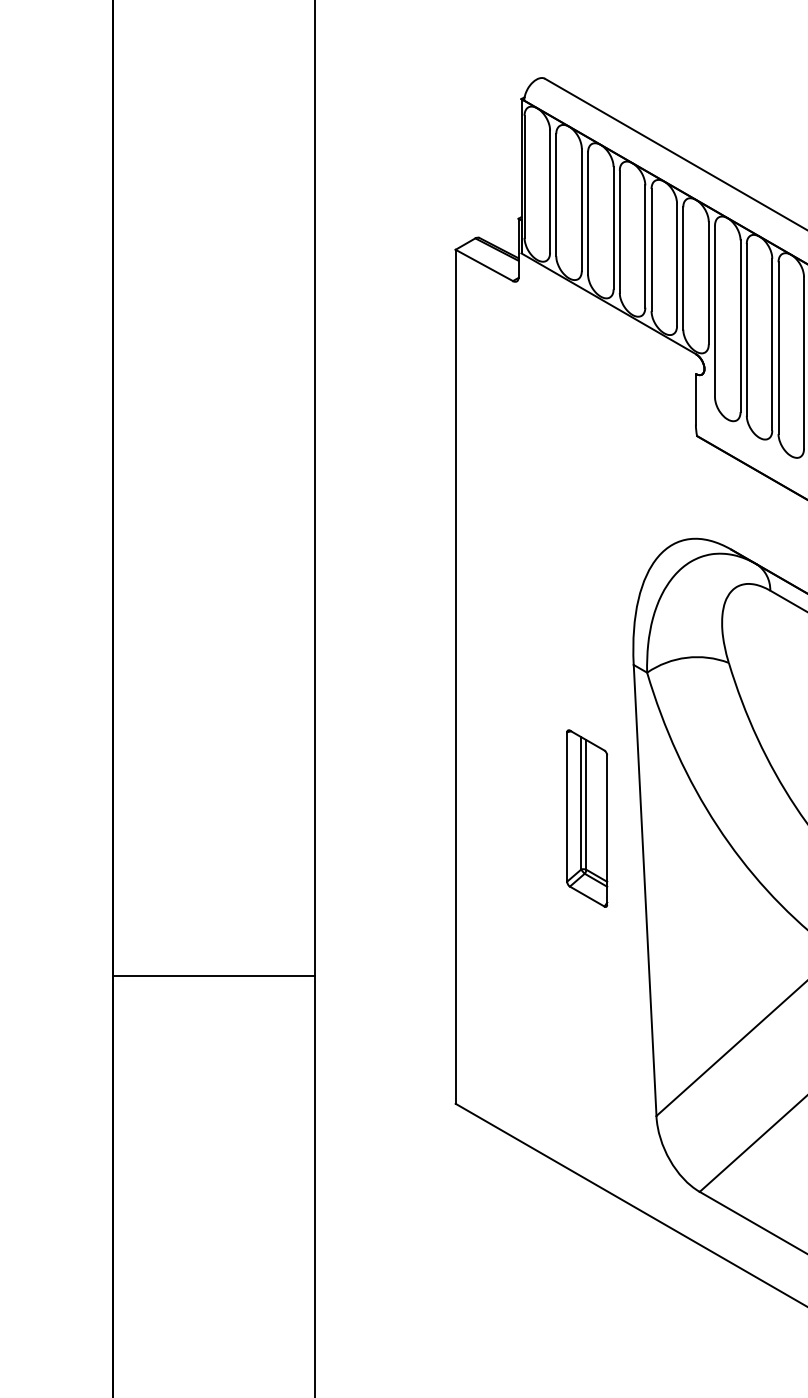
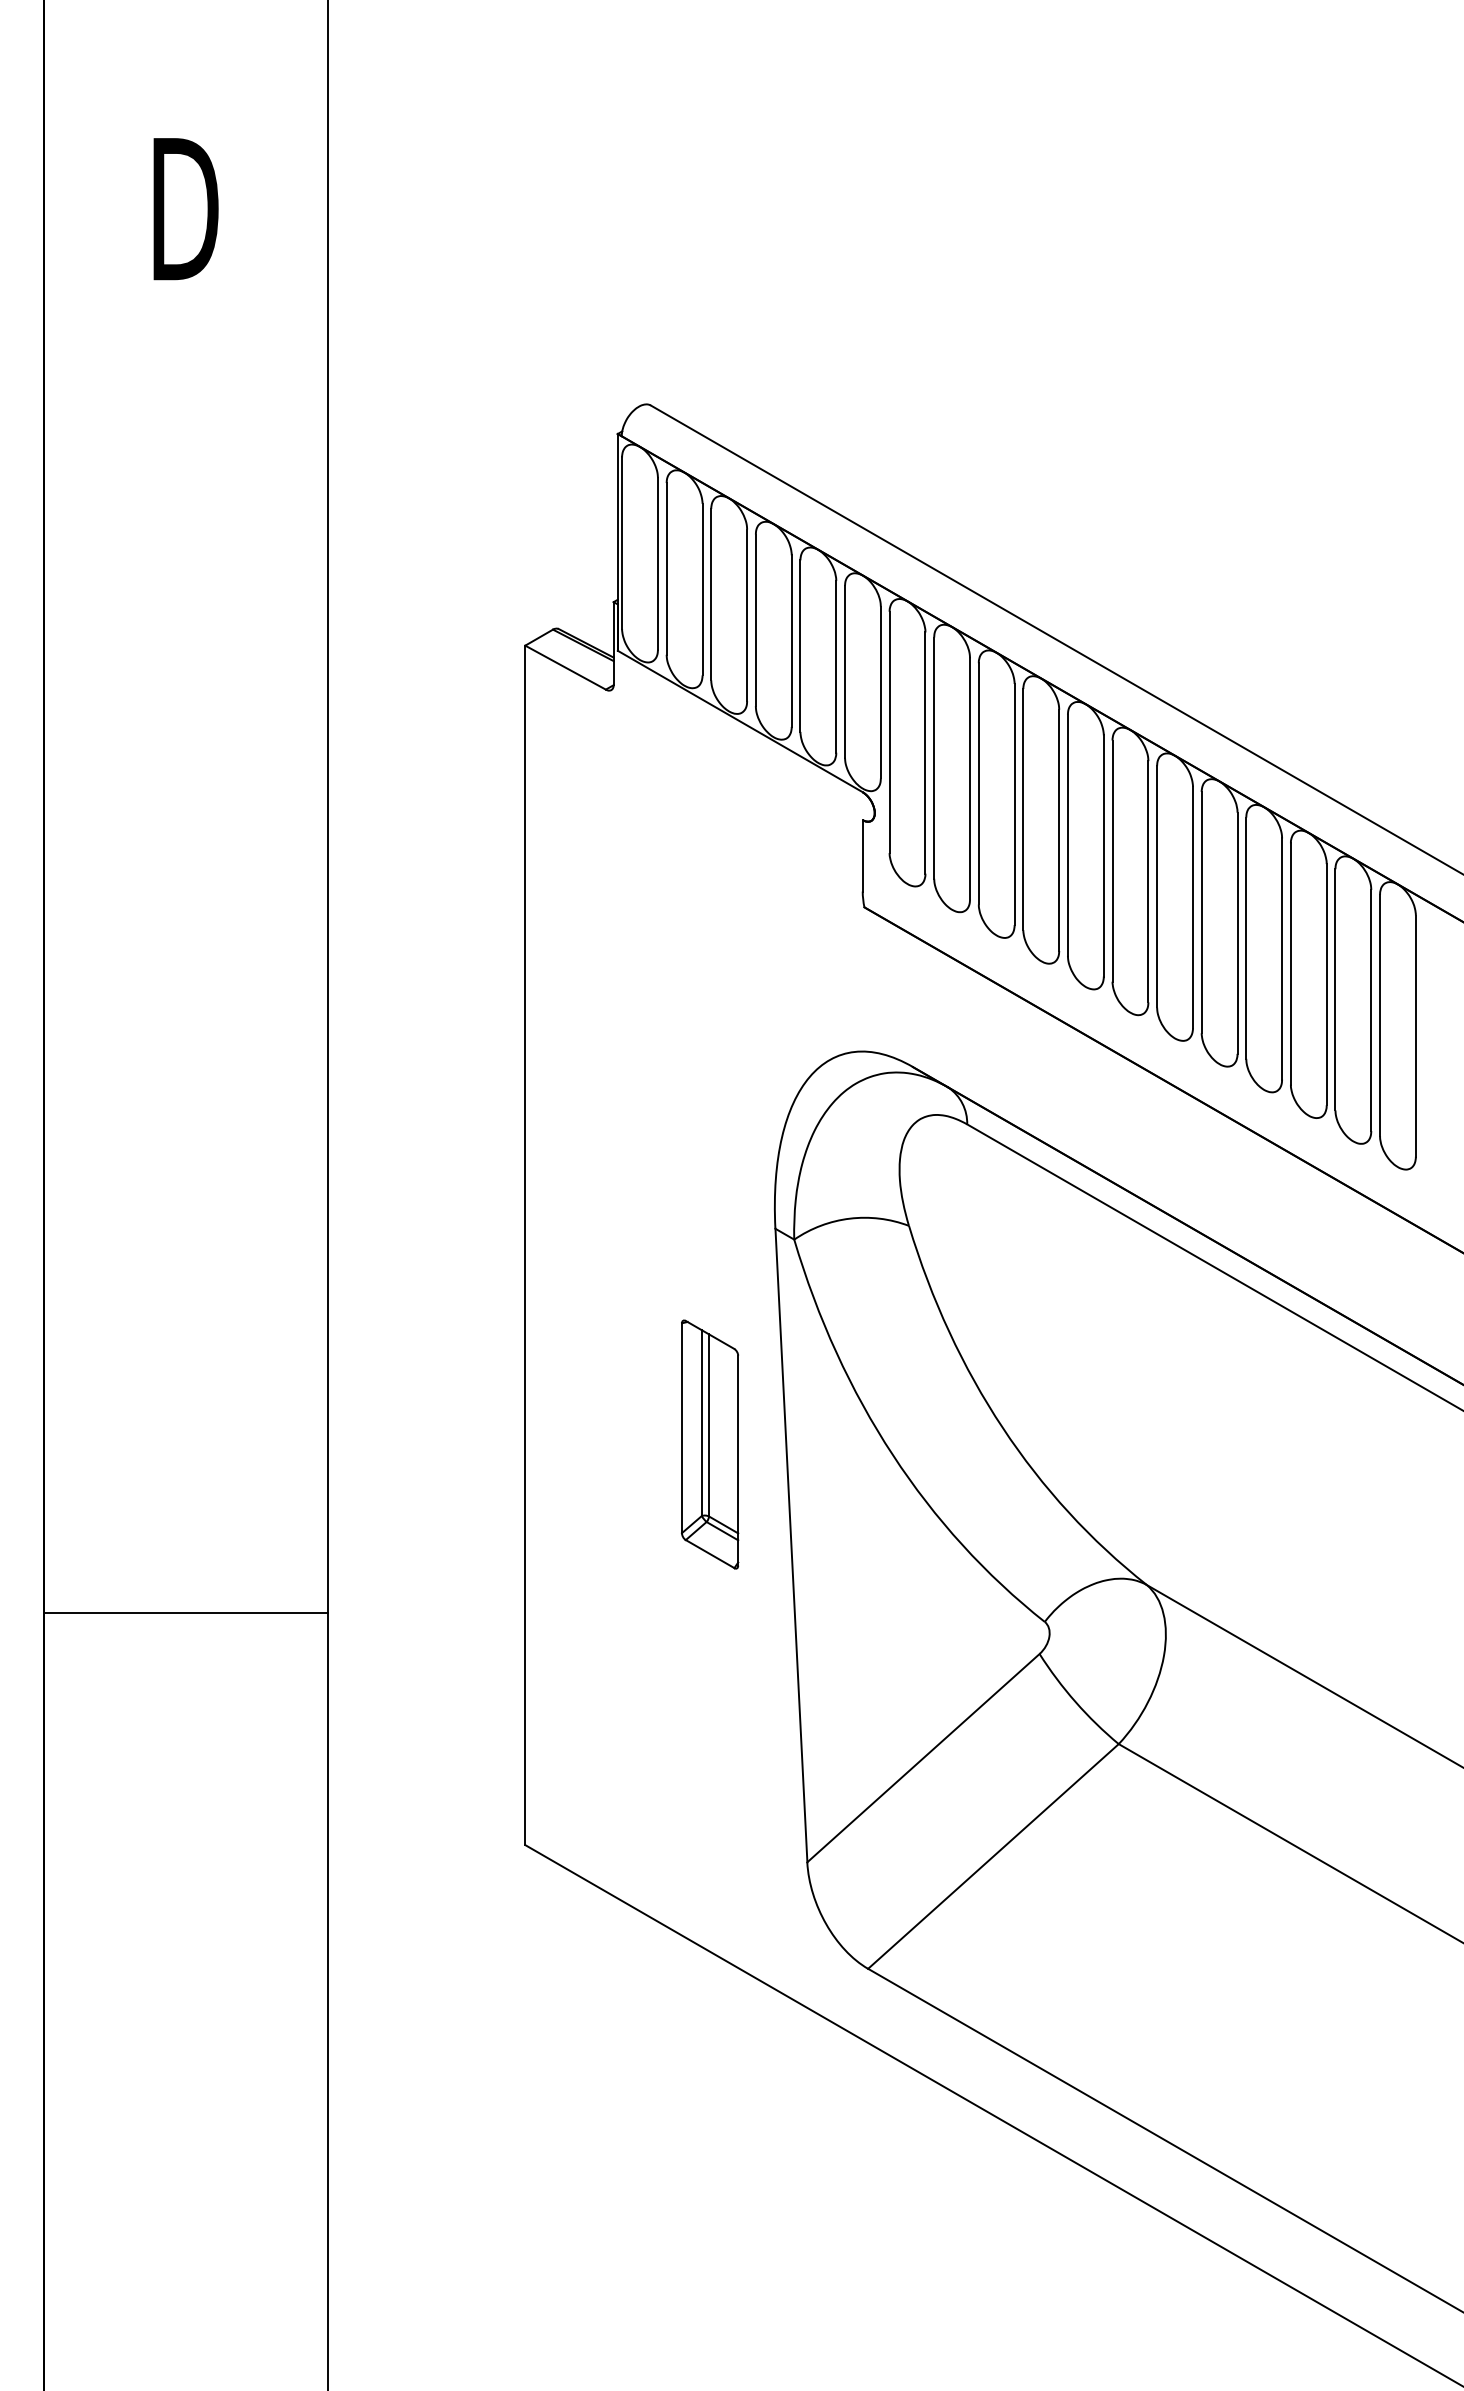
line: (213, 975) -> (185, 1613), moved

